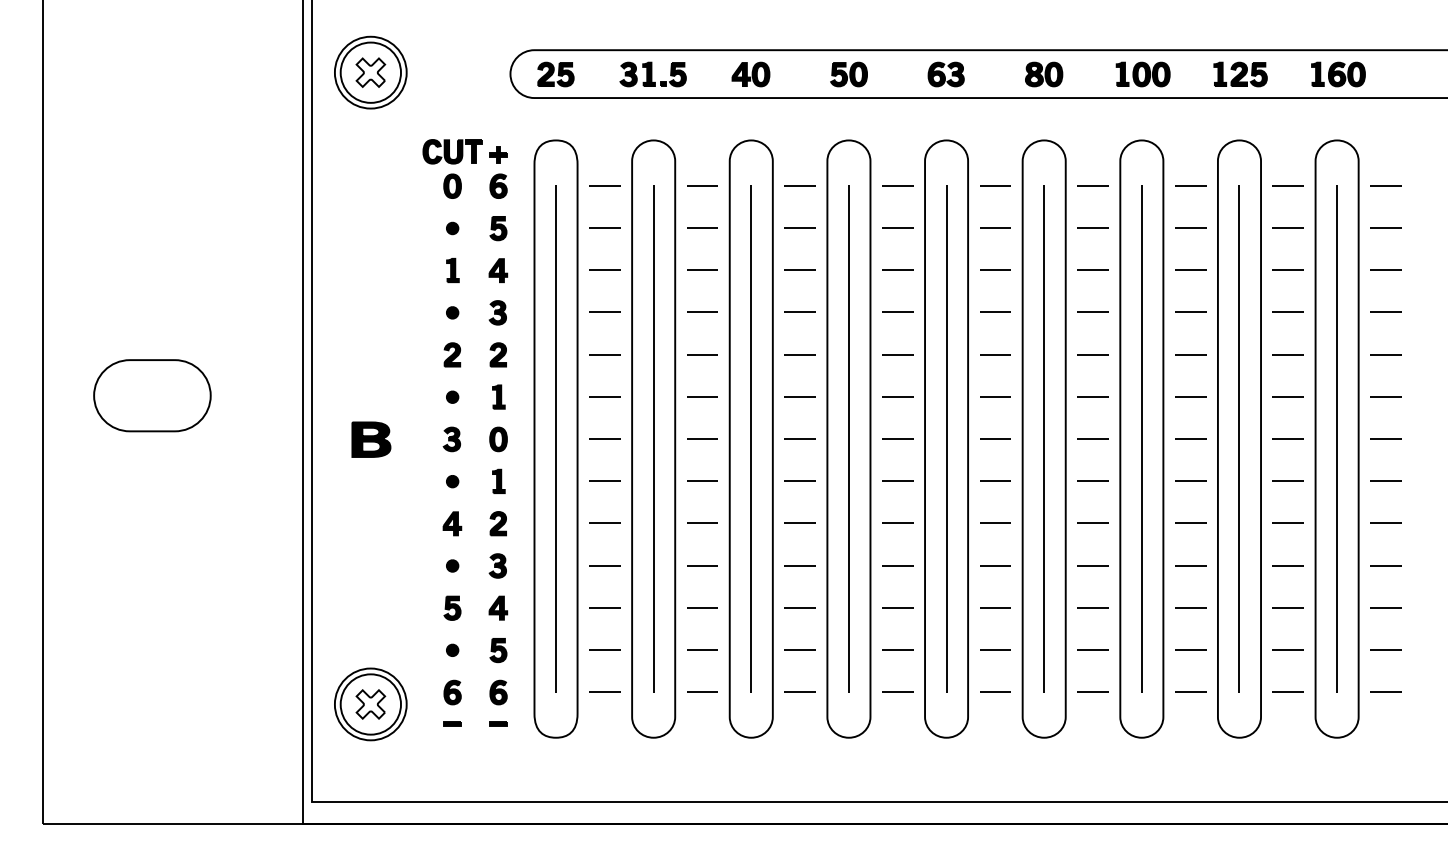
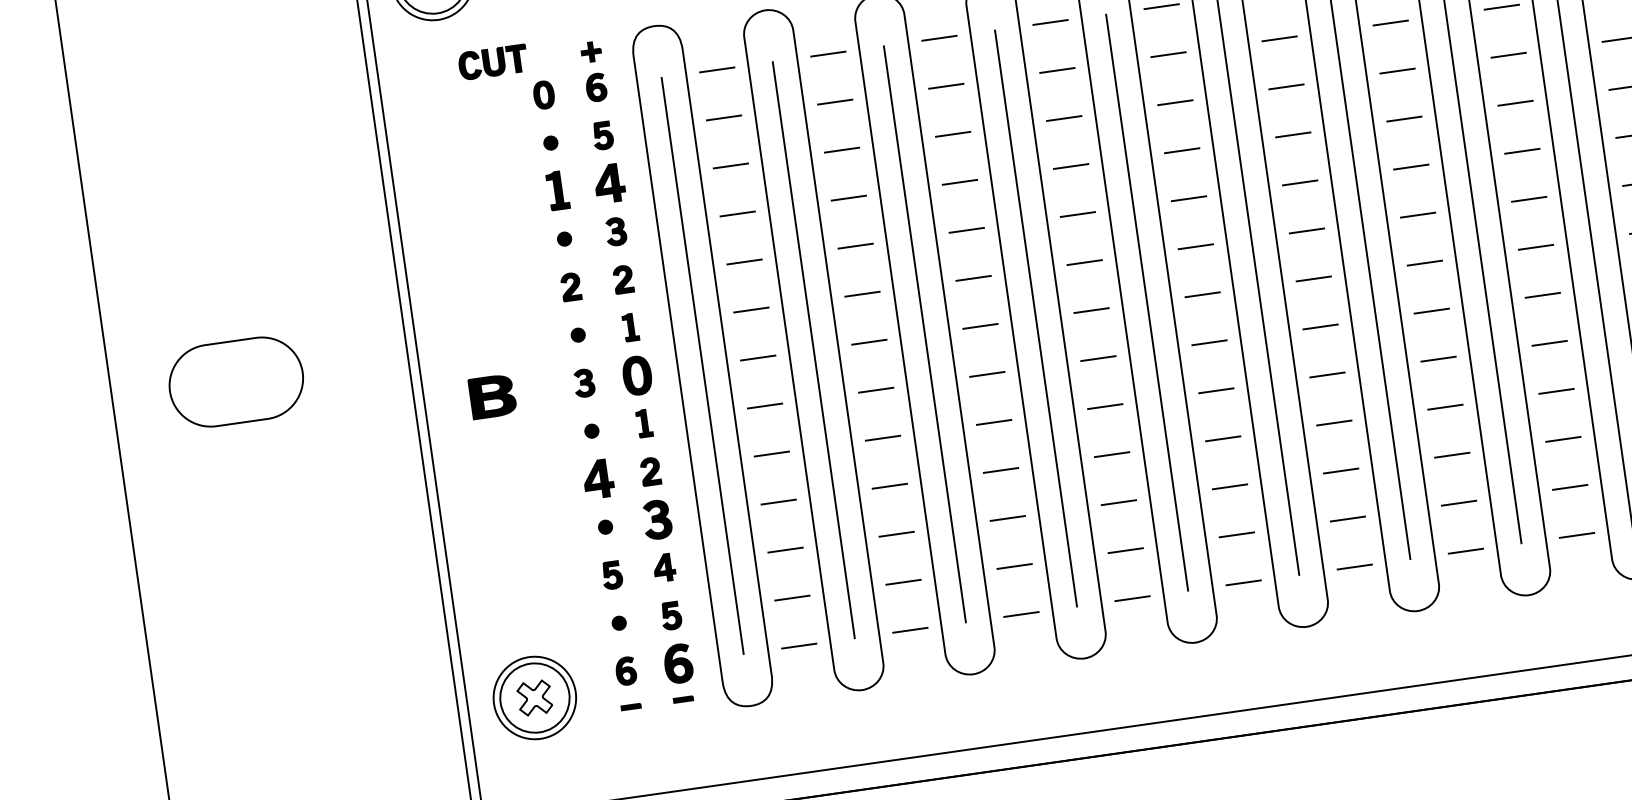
part: (452, 151) -> (492, 61), moved
part: (452, 270) -> (557, 190), size x1.4
part: (498, 270) -> (609, 183), size x1.4
part: (498, 439) -> (637, 375), size x1.4
part: (452, 523) -> (598, 478), size x1.4
part: (497, 565) -> (656, 519), size x1.4
part: (498, 692) -> (678, 663), size x1.4

